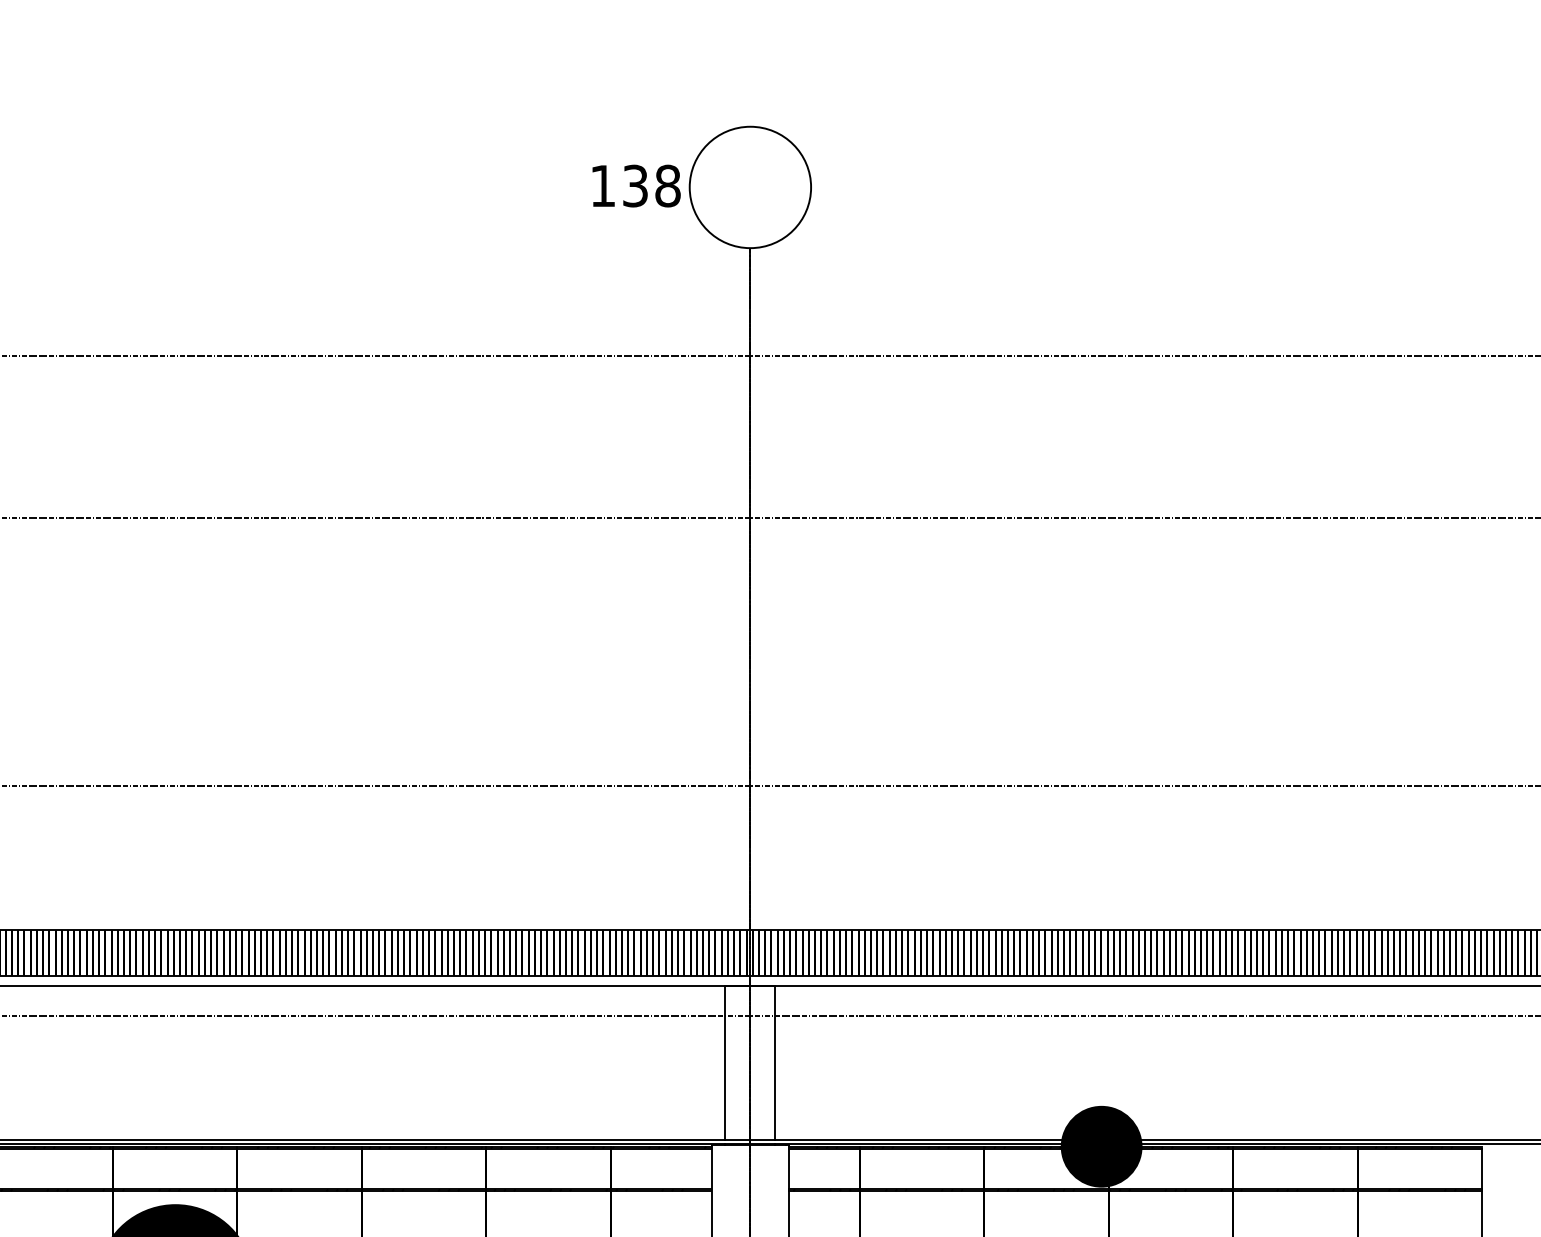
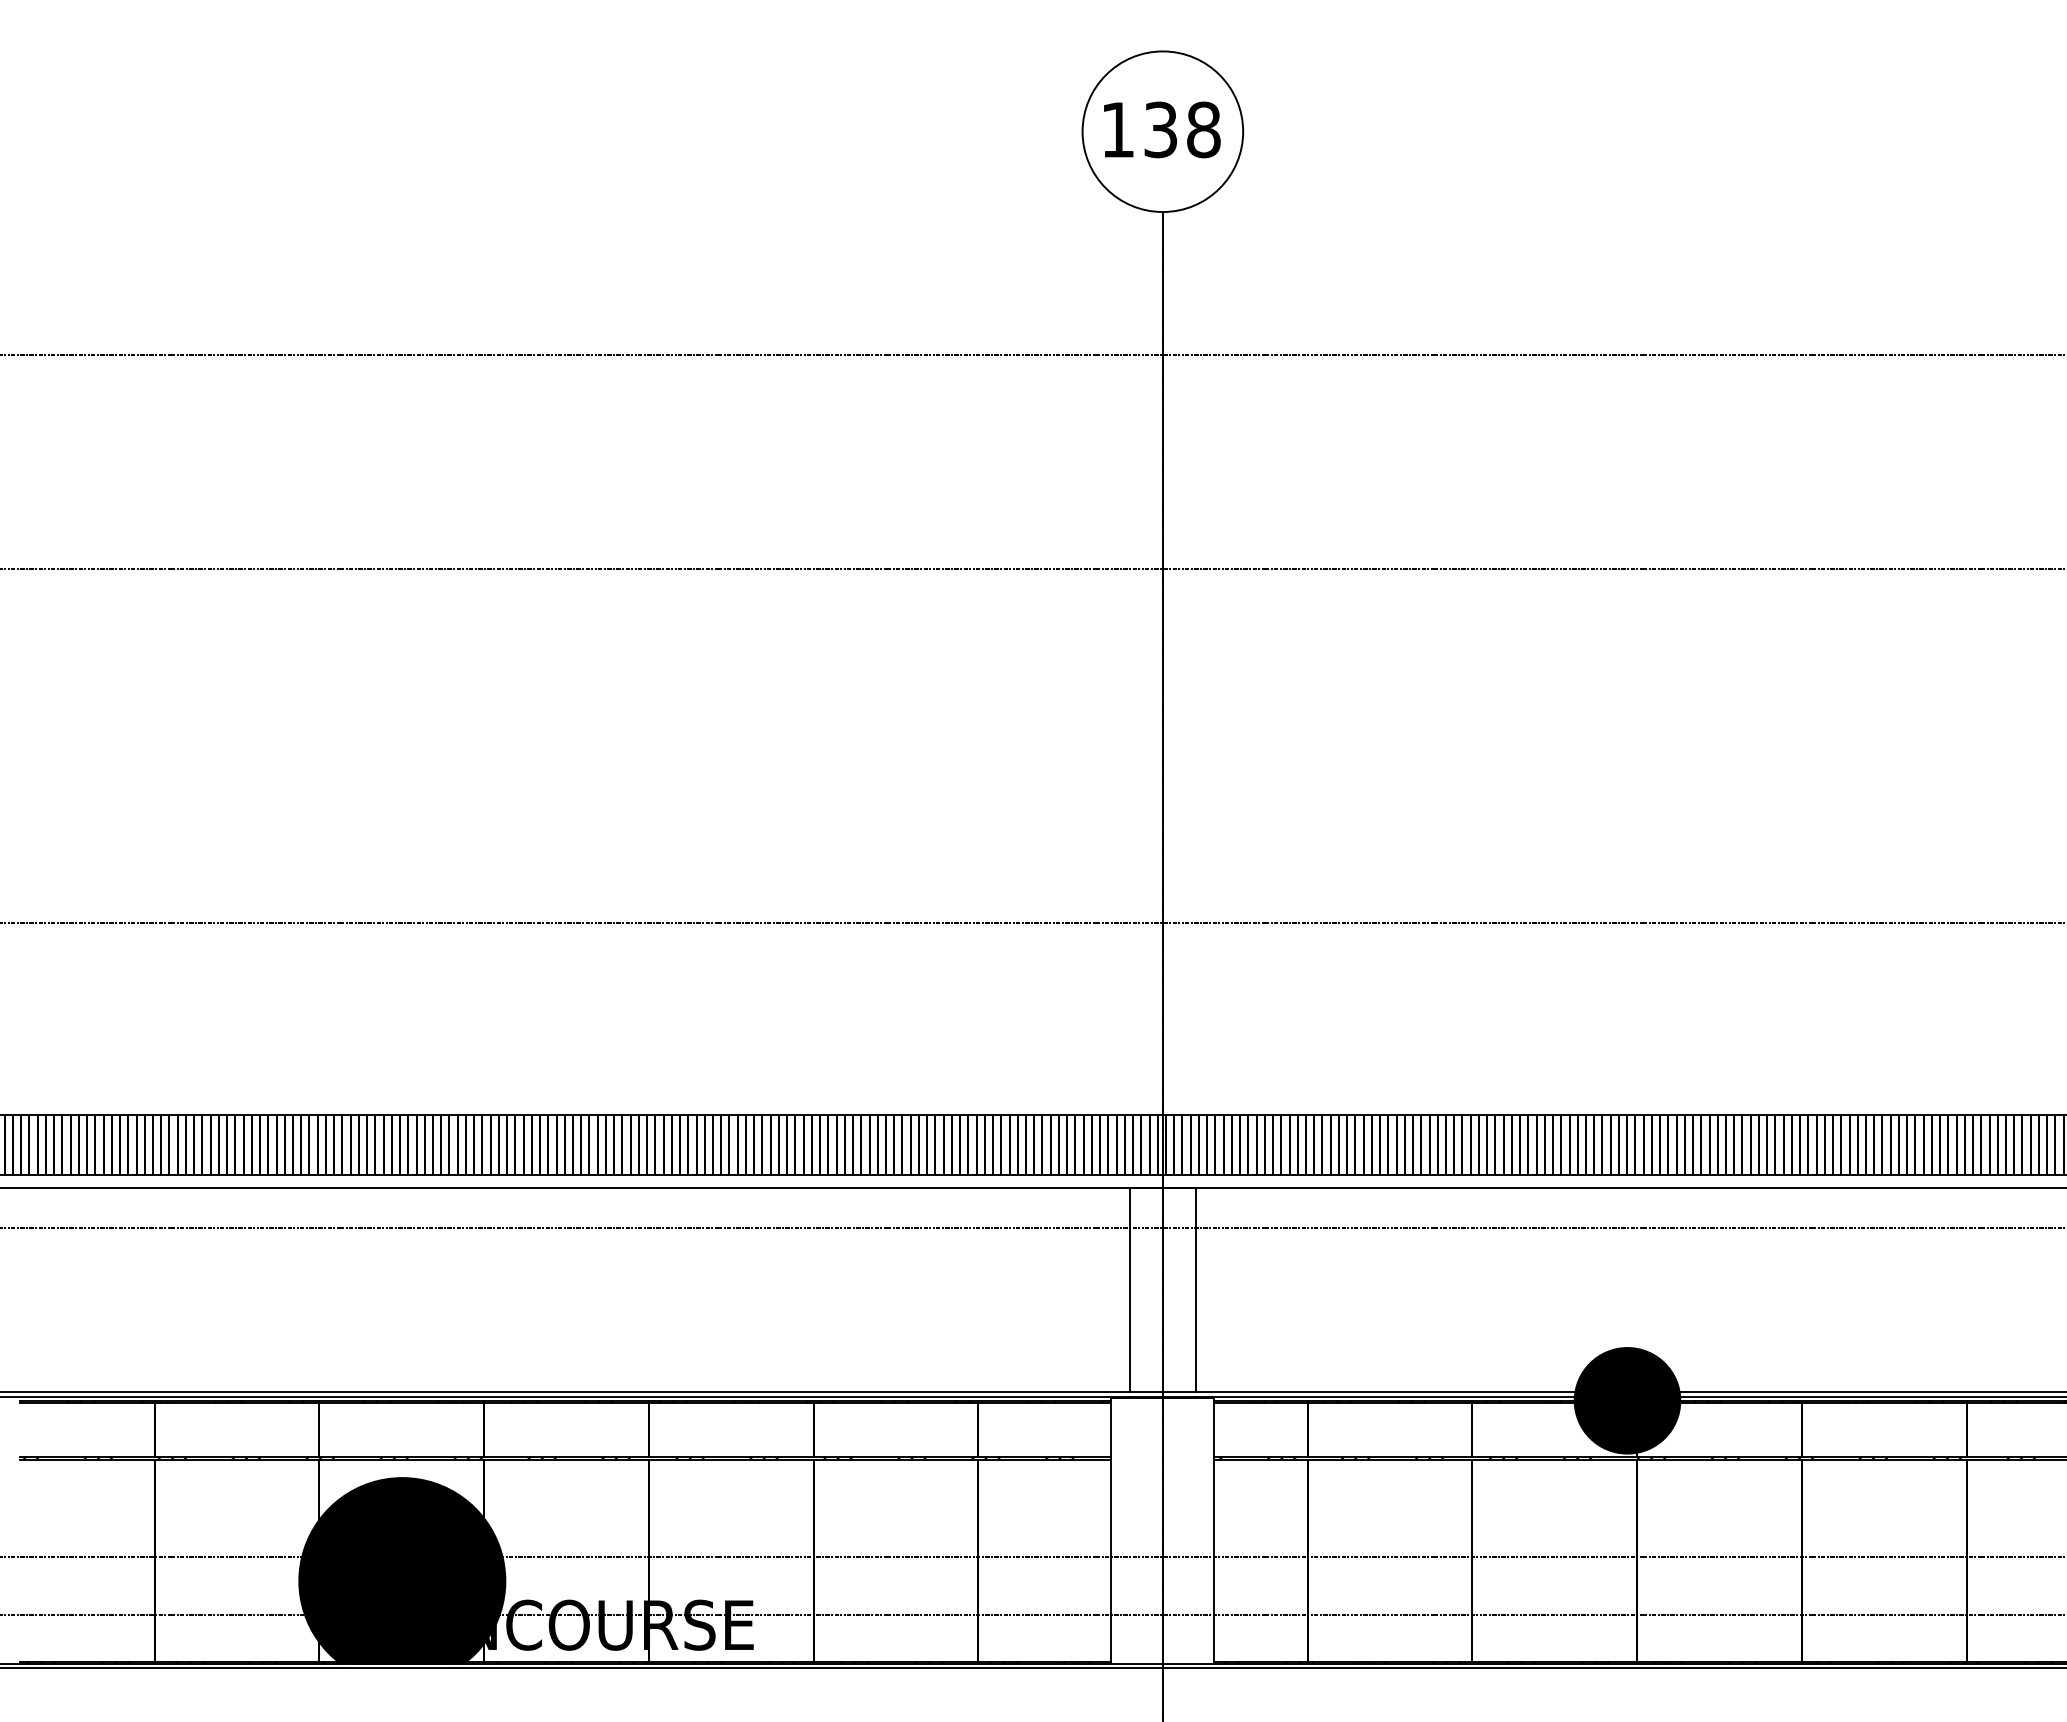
text: (636, 185) -> (1162, 129), moved

